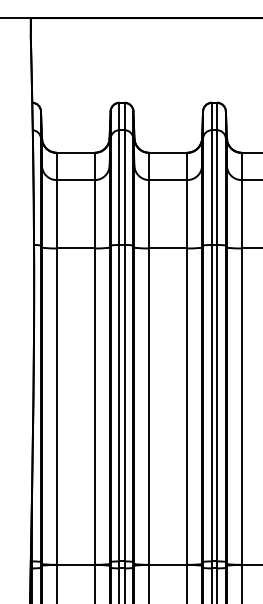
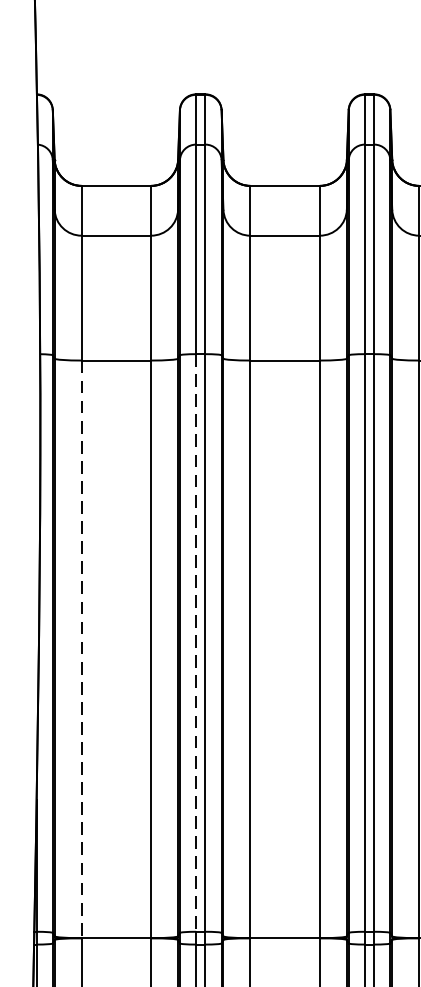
line: (119, 403) -> (196, 643), solid -> dashed
line: (56, 407) -> (81, 650), solid -> dashed

